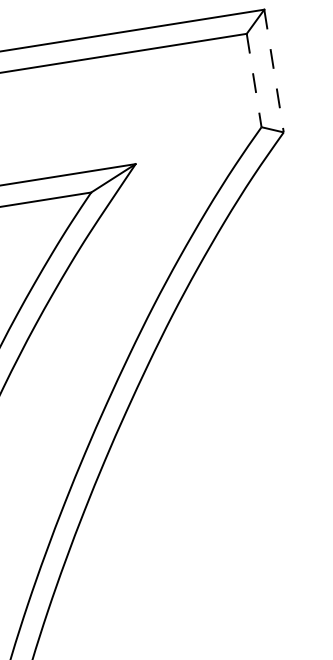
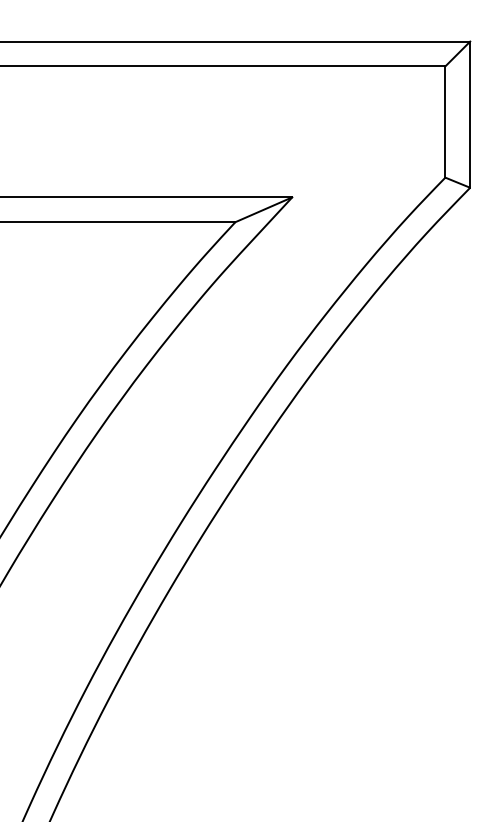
line: (274, 71) -> (470, 115), dashed -> solid
line: (254, 80) -> (445, 122), dashed -> solid

